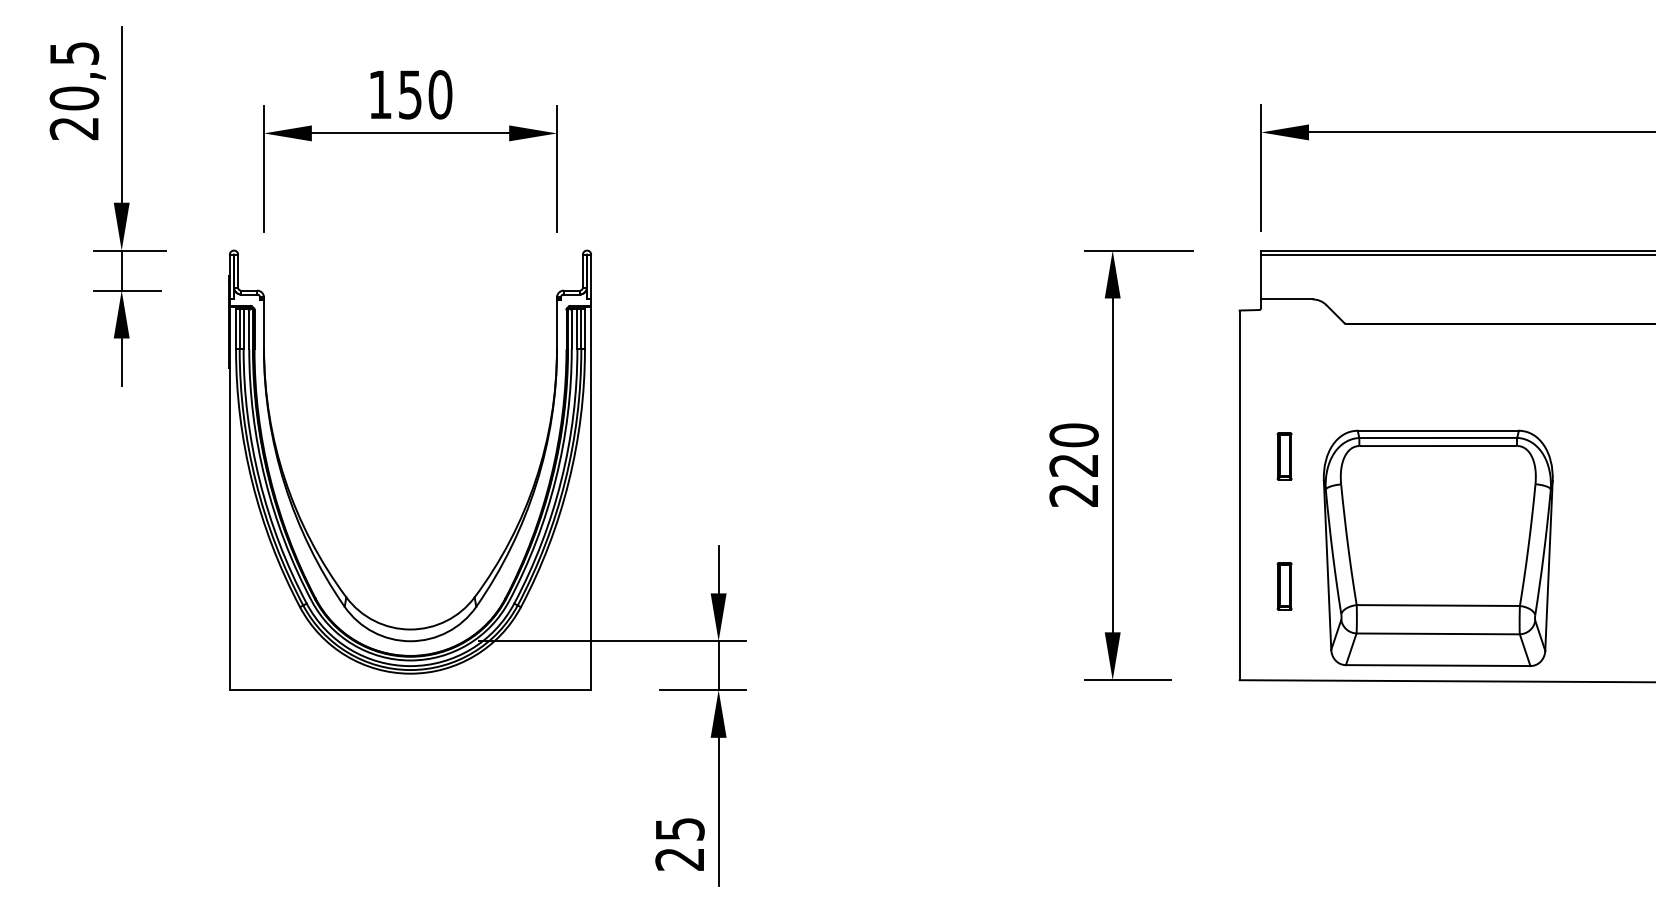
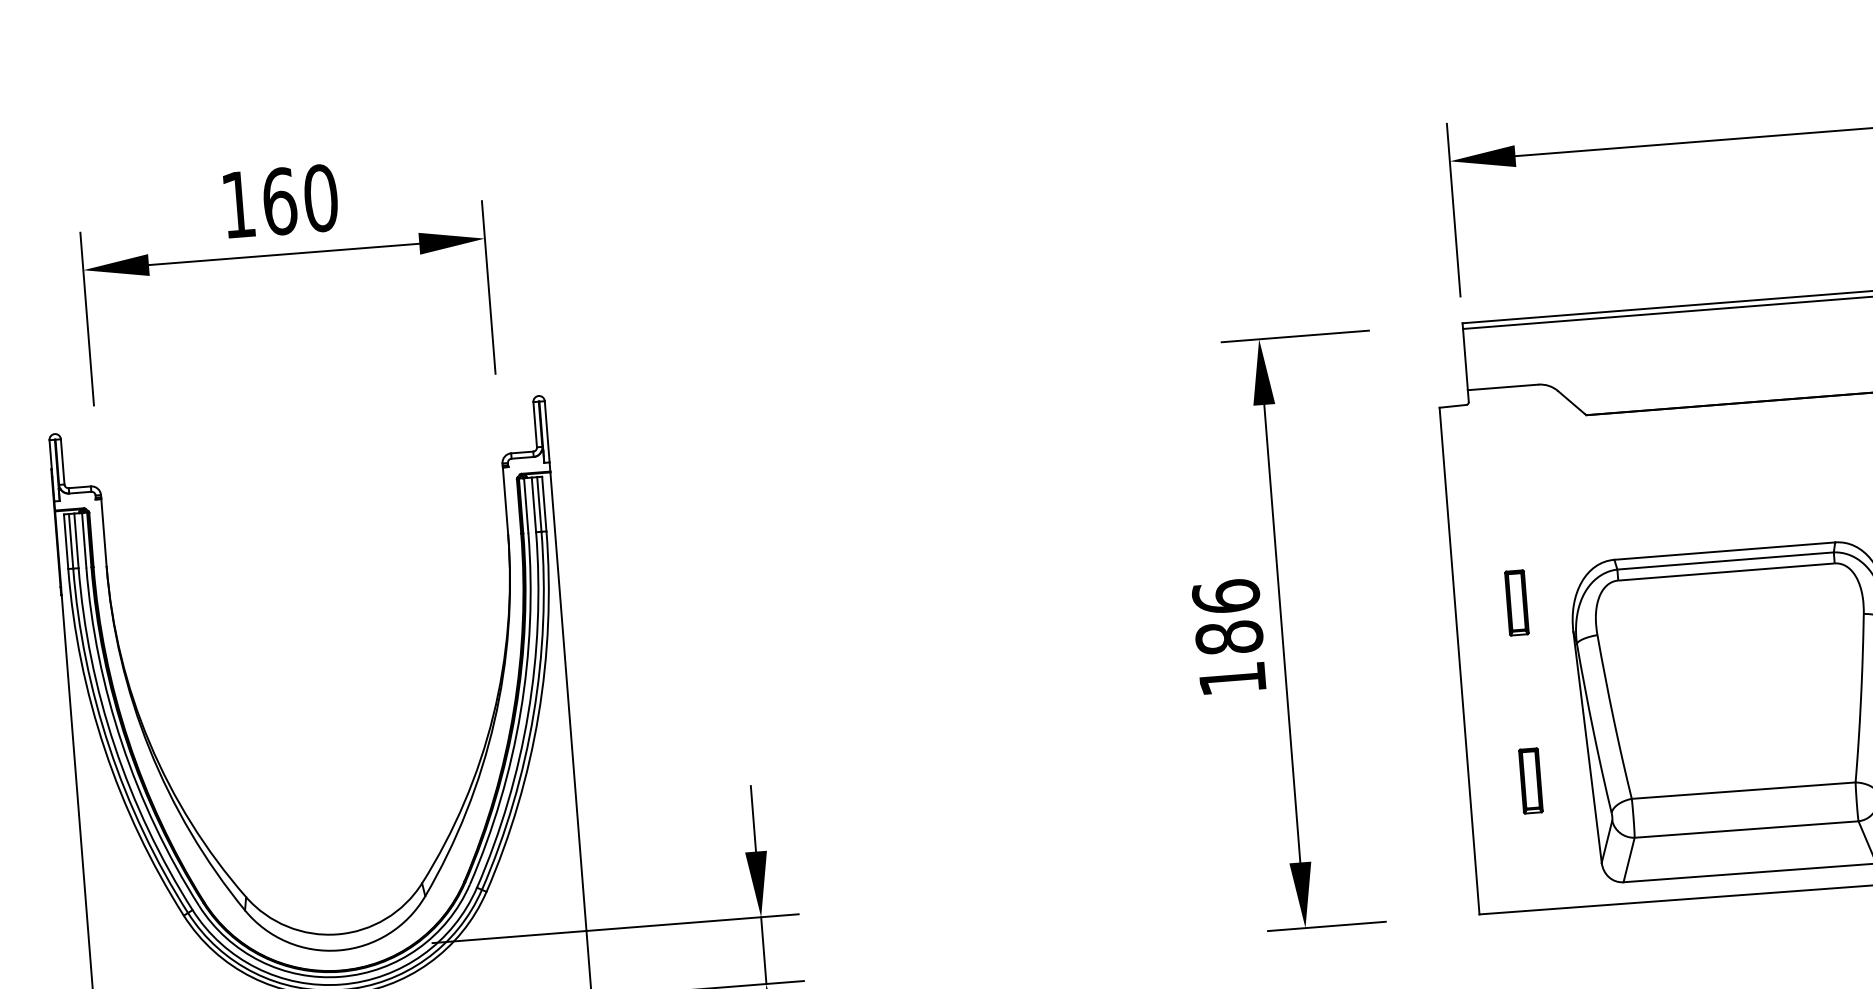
text: (410, 94) -> (279, 201), 150 -> 160
text: (1073, 464) -> (1228, 636), 220 -> 186

